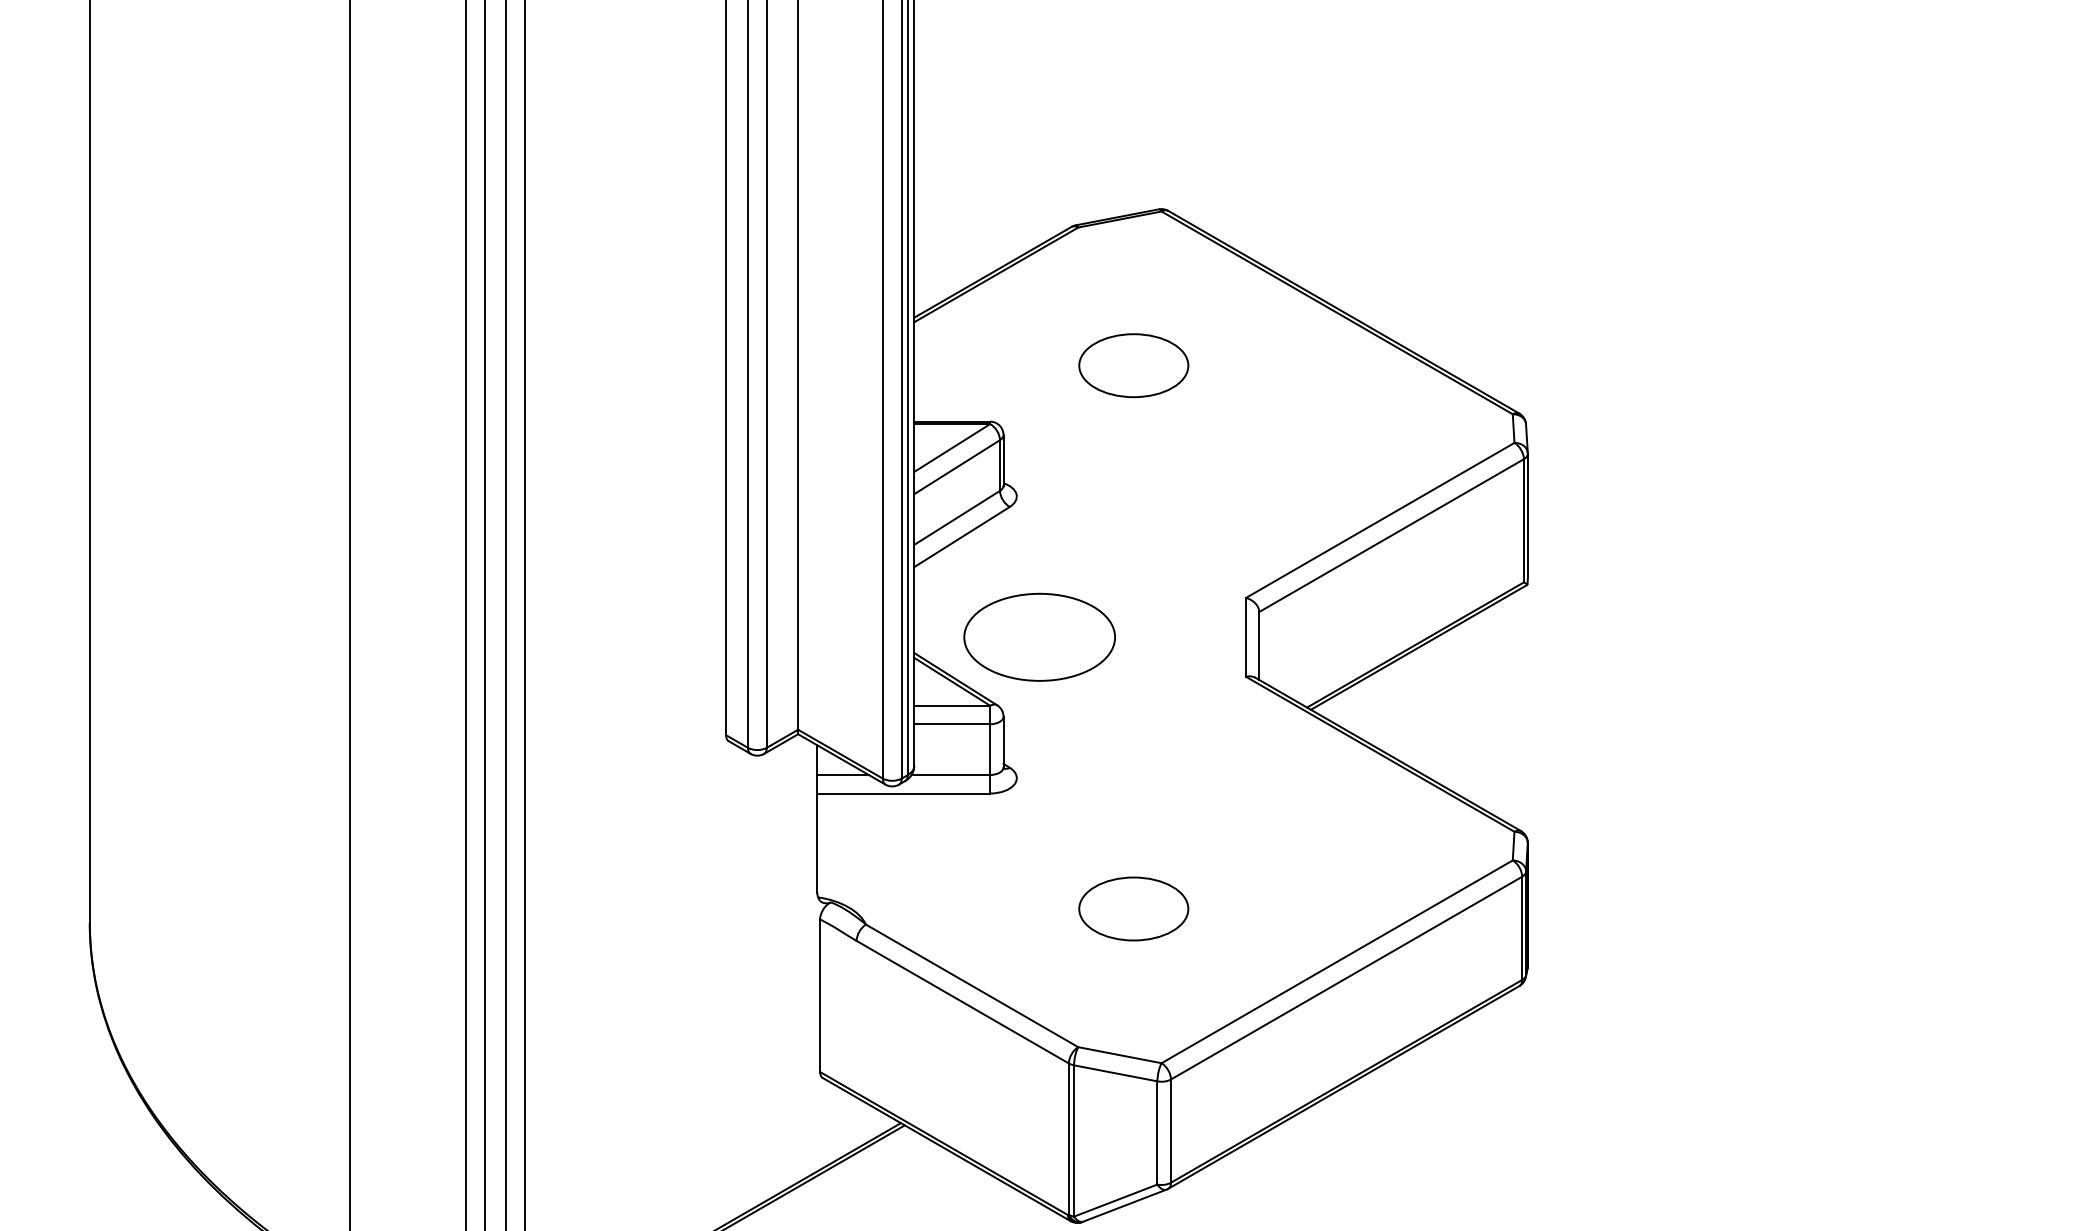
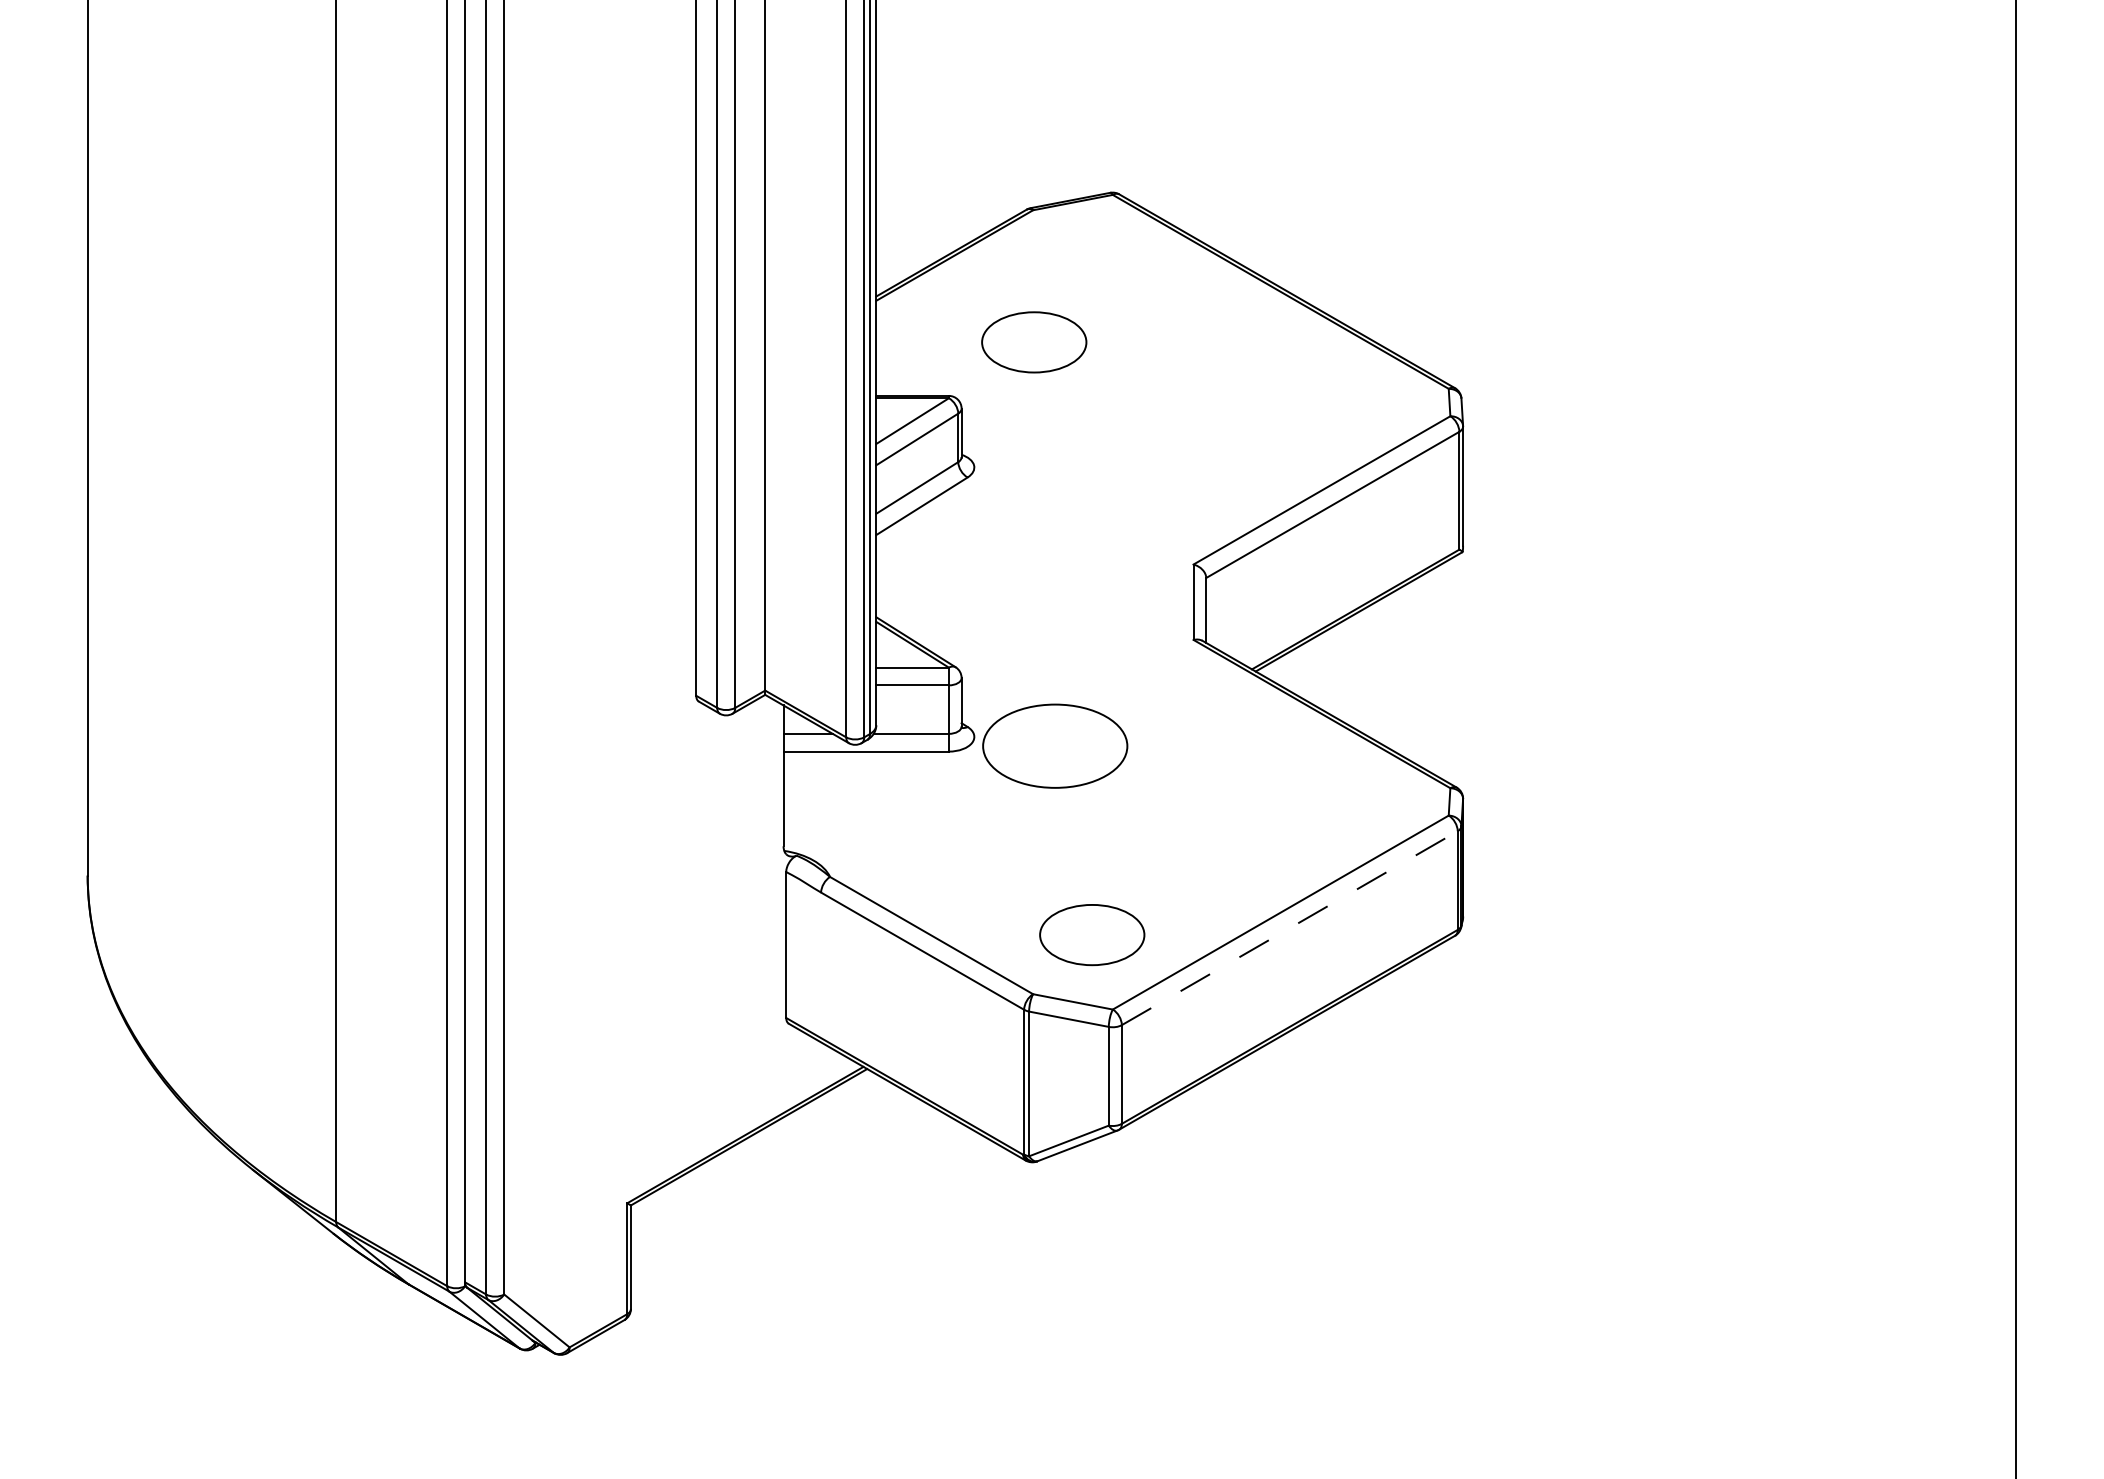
part: (1134, 365) -> (1034, 342), moved
part: (1039, 636) -> (1055, 745), moved
part: (1134, 909) -> (1092, 935), moved
line: (1346, 978) -> (1289, 928), solid -> dashed

